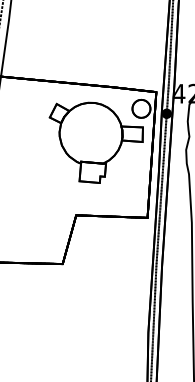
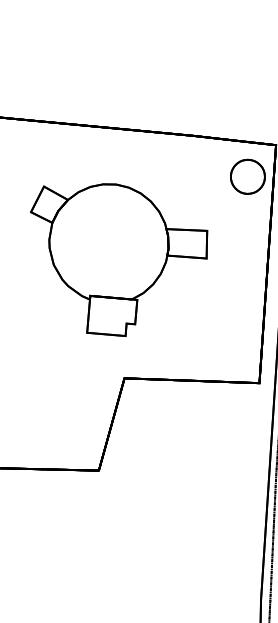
part: (95, 142) -> (117, 259), moved

